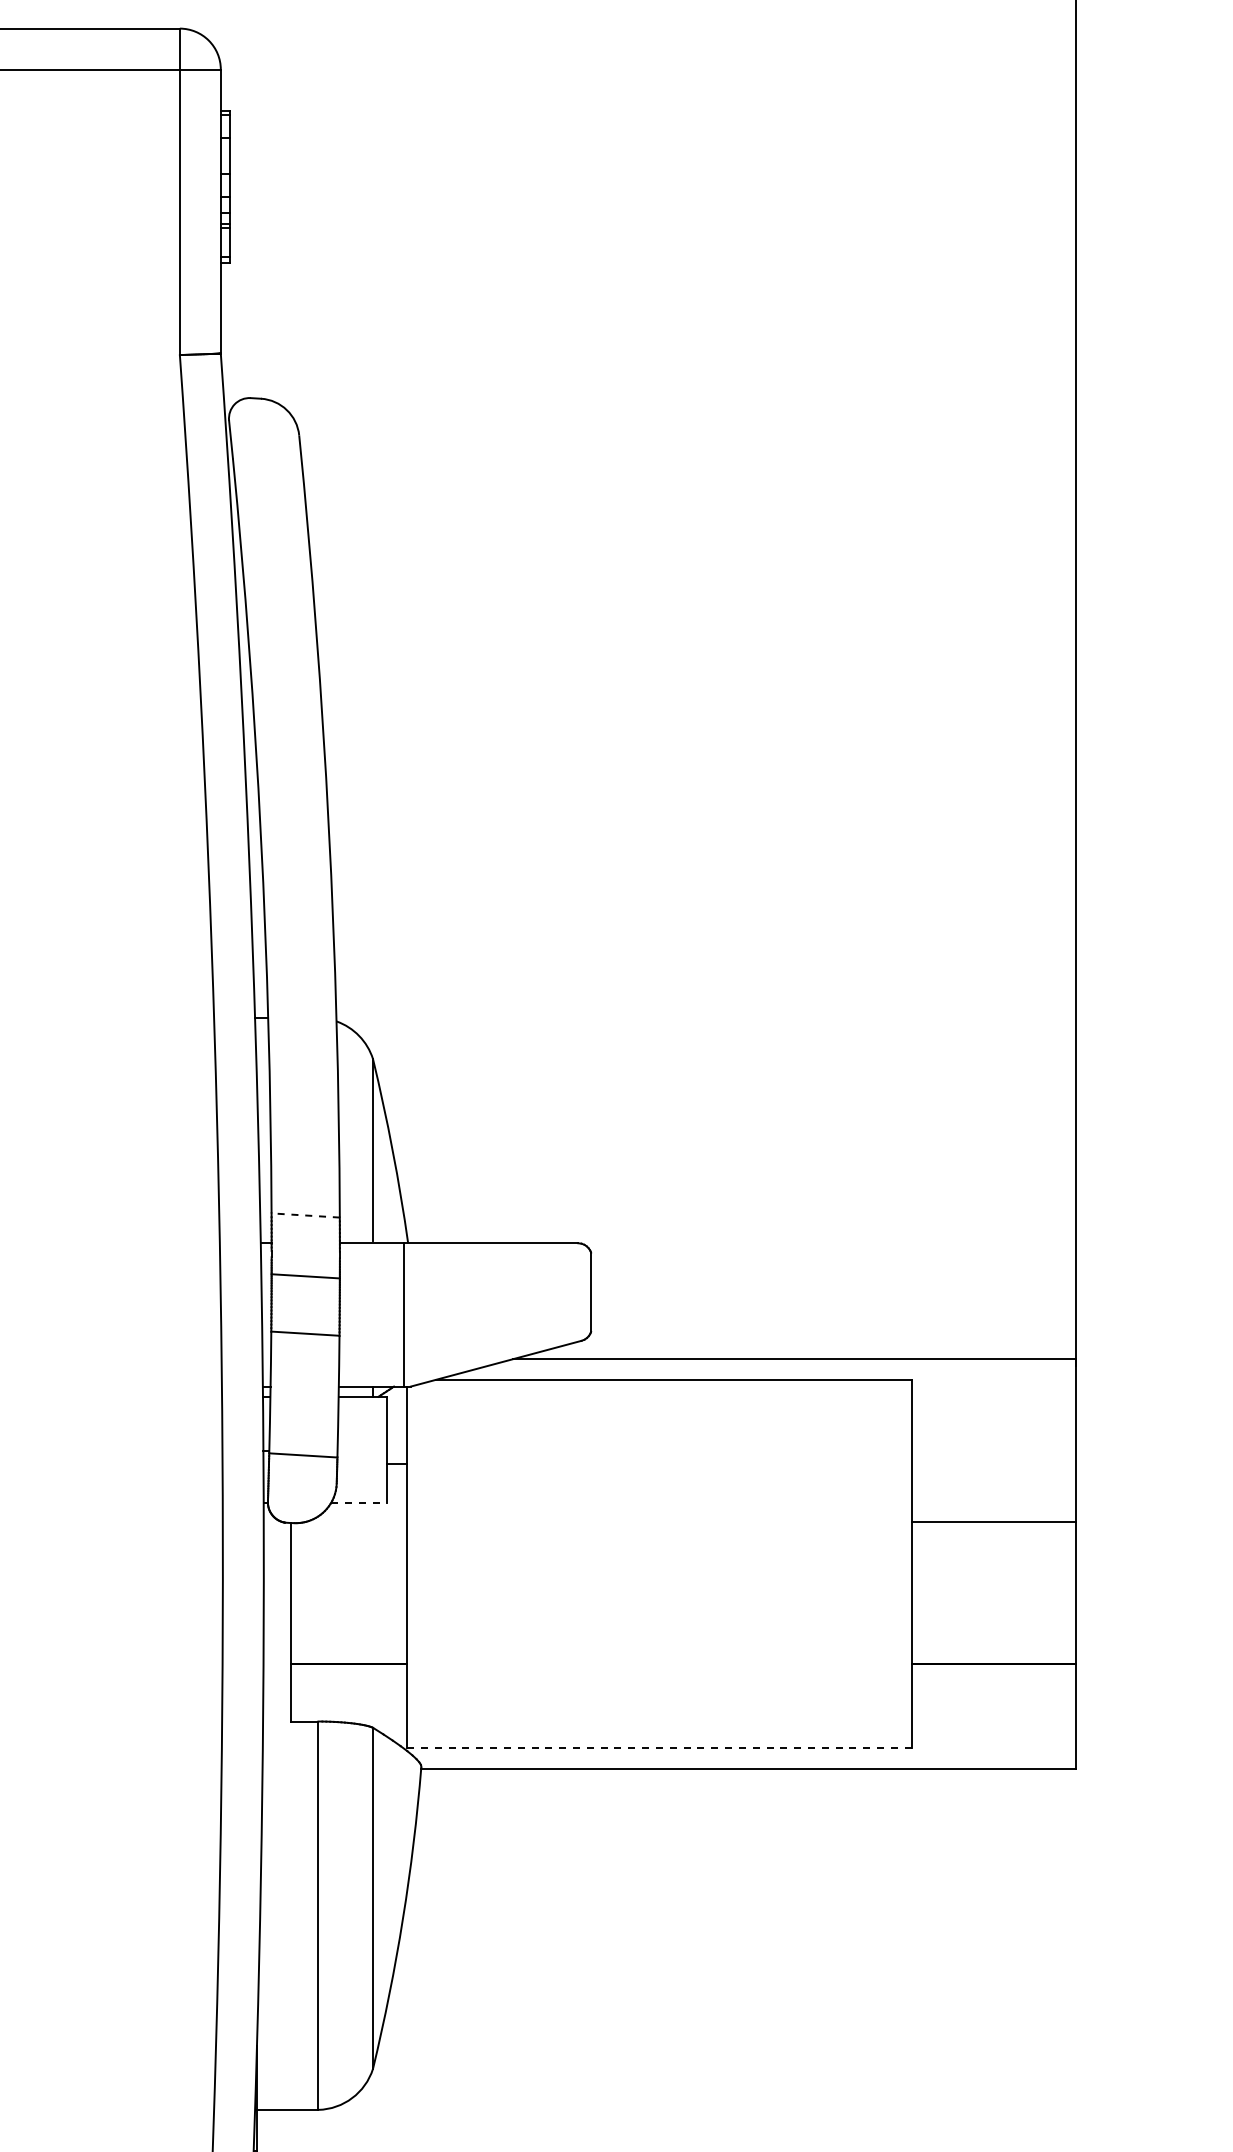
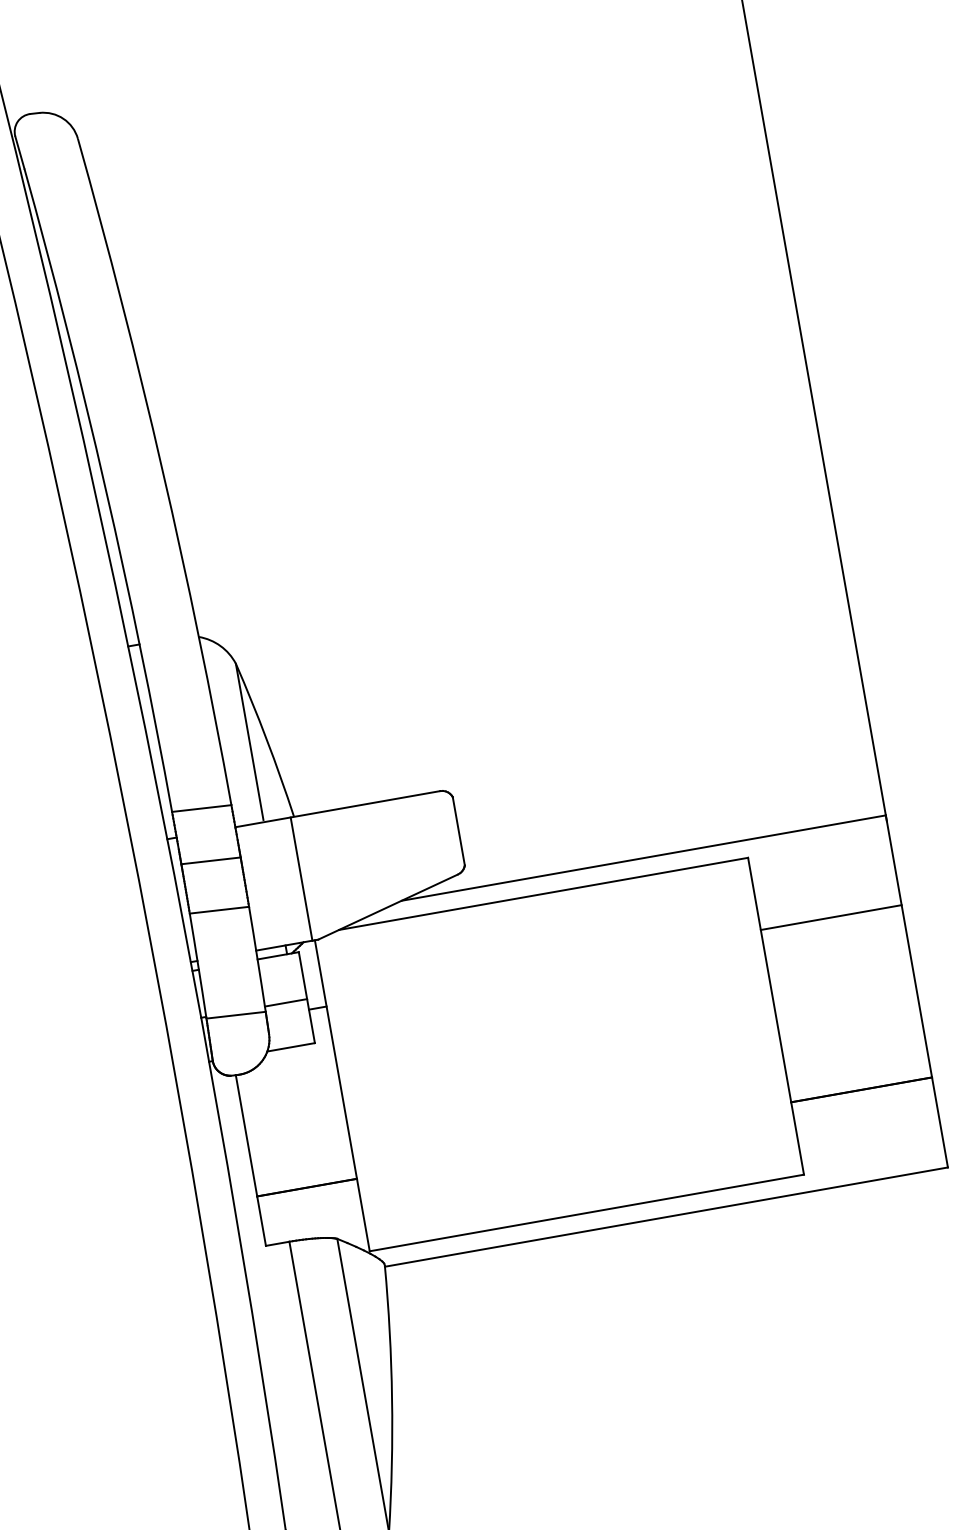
line: (305, 1215) -> (201, 808), dashed -> solid
line: (361, 1451) -> (285, 1003), added
line: (359, 1502) -> (291, 1047), dashed -> solid
line: (993, 1521) -> (830, 917), moved
line: (660, 1748) -> (587, 1213), dashed -> solid

